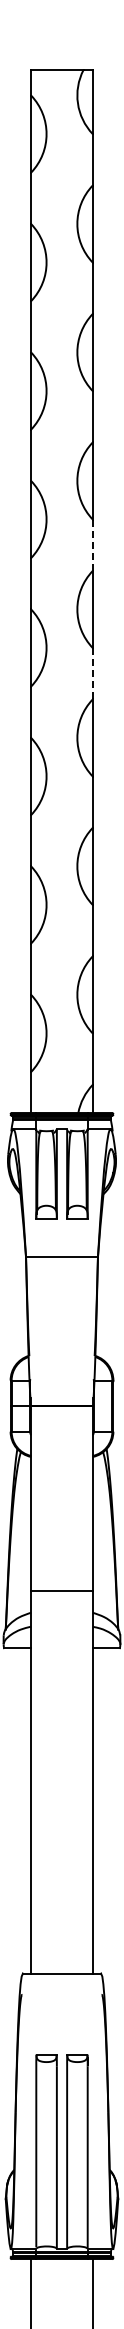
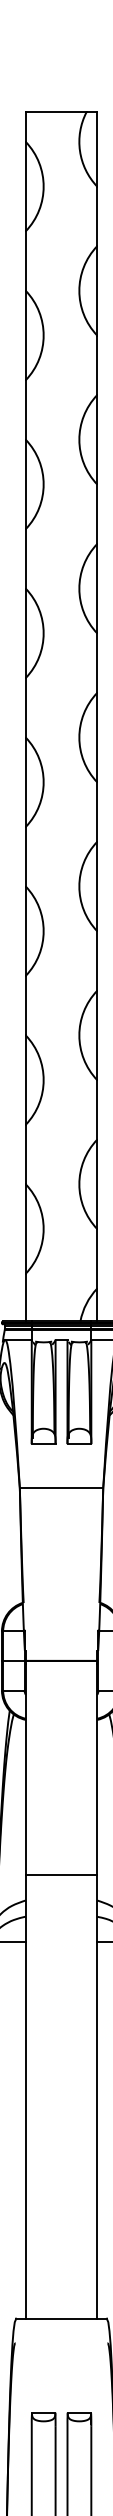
line: (92, 545) -> (96, 663), dashed -> solid
line: (92, 673) -> (96, 811), dashed -> solid

